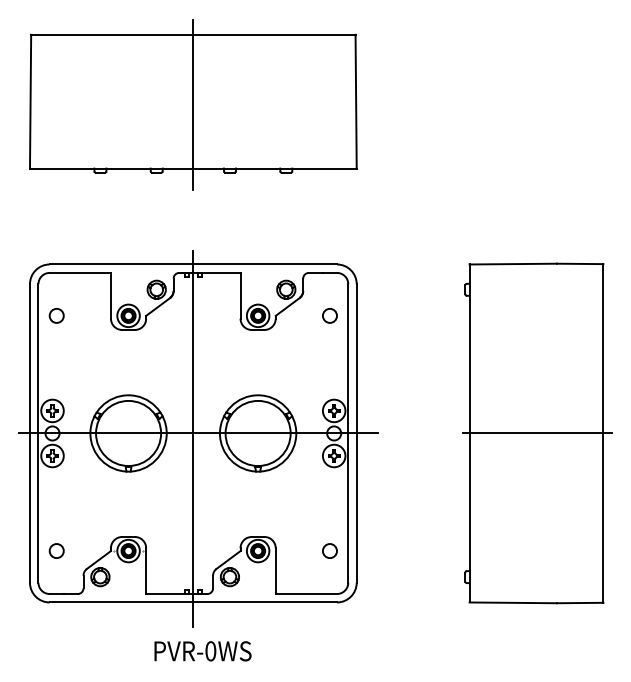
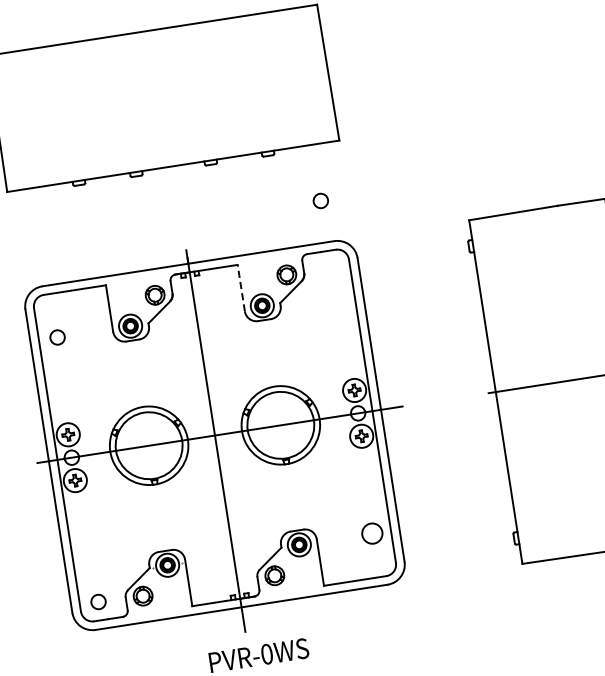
line: (193, 104) -> (163, 101), removed
line: (240, 295) -> (241, 287), solid -> dashed
circle: (329, 315) -> (320, 200), moved
circle: (56, 550) -> (98, 601), moved
circle: (329, 550) -> (371, 533), size x1.4

